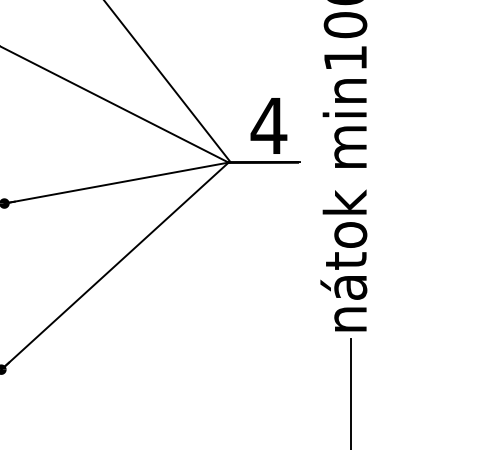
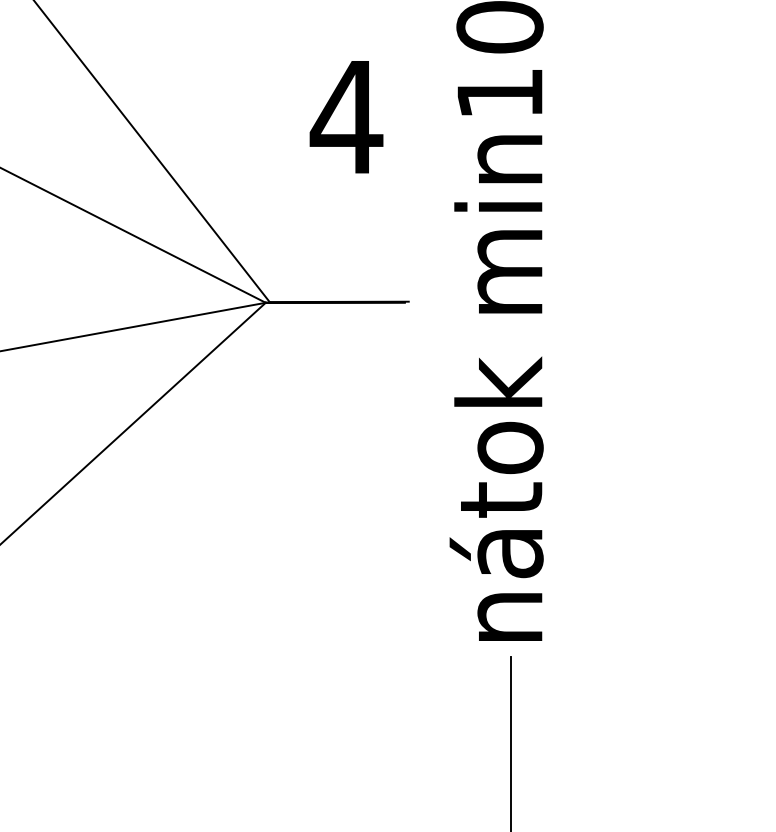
text: (268, 125) -> (345, 116), moved

